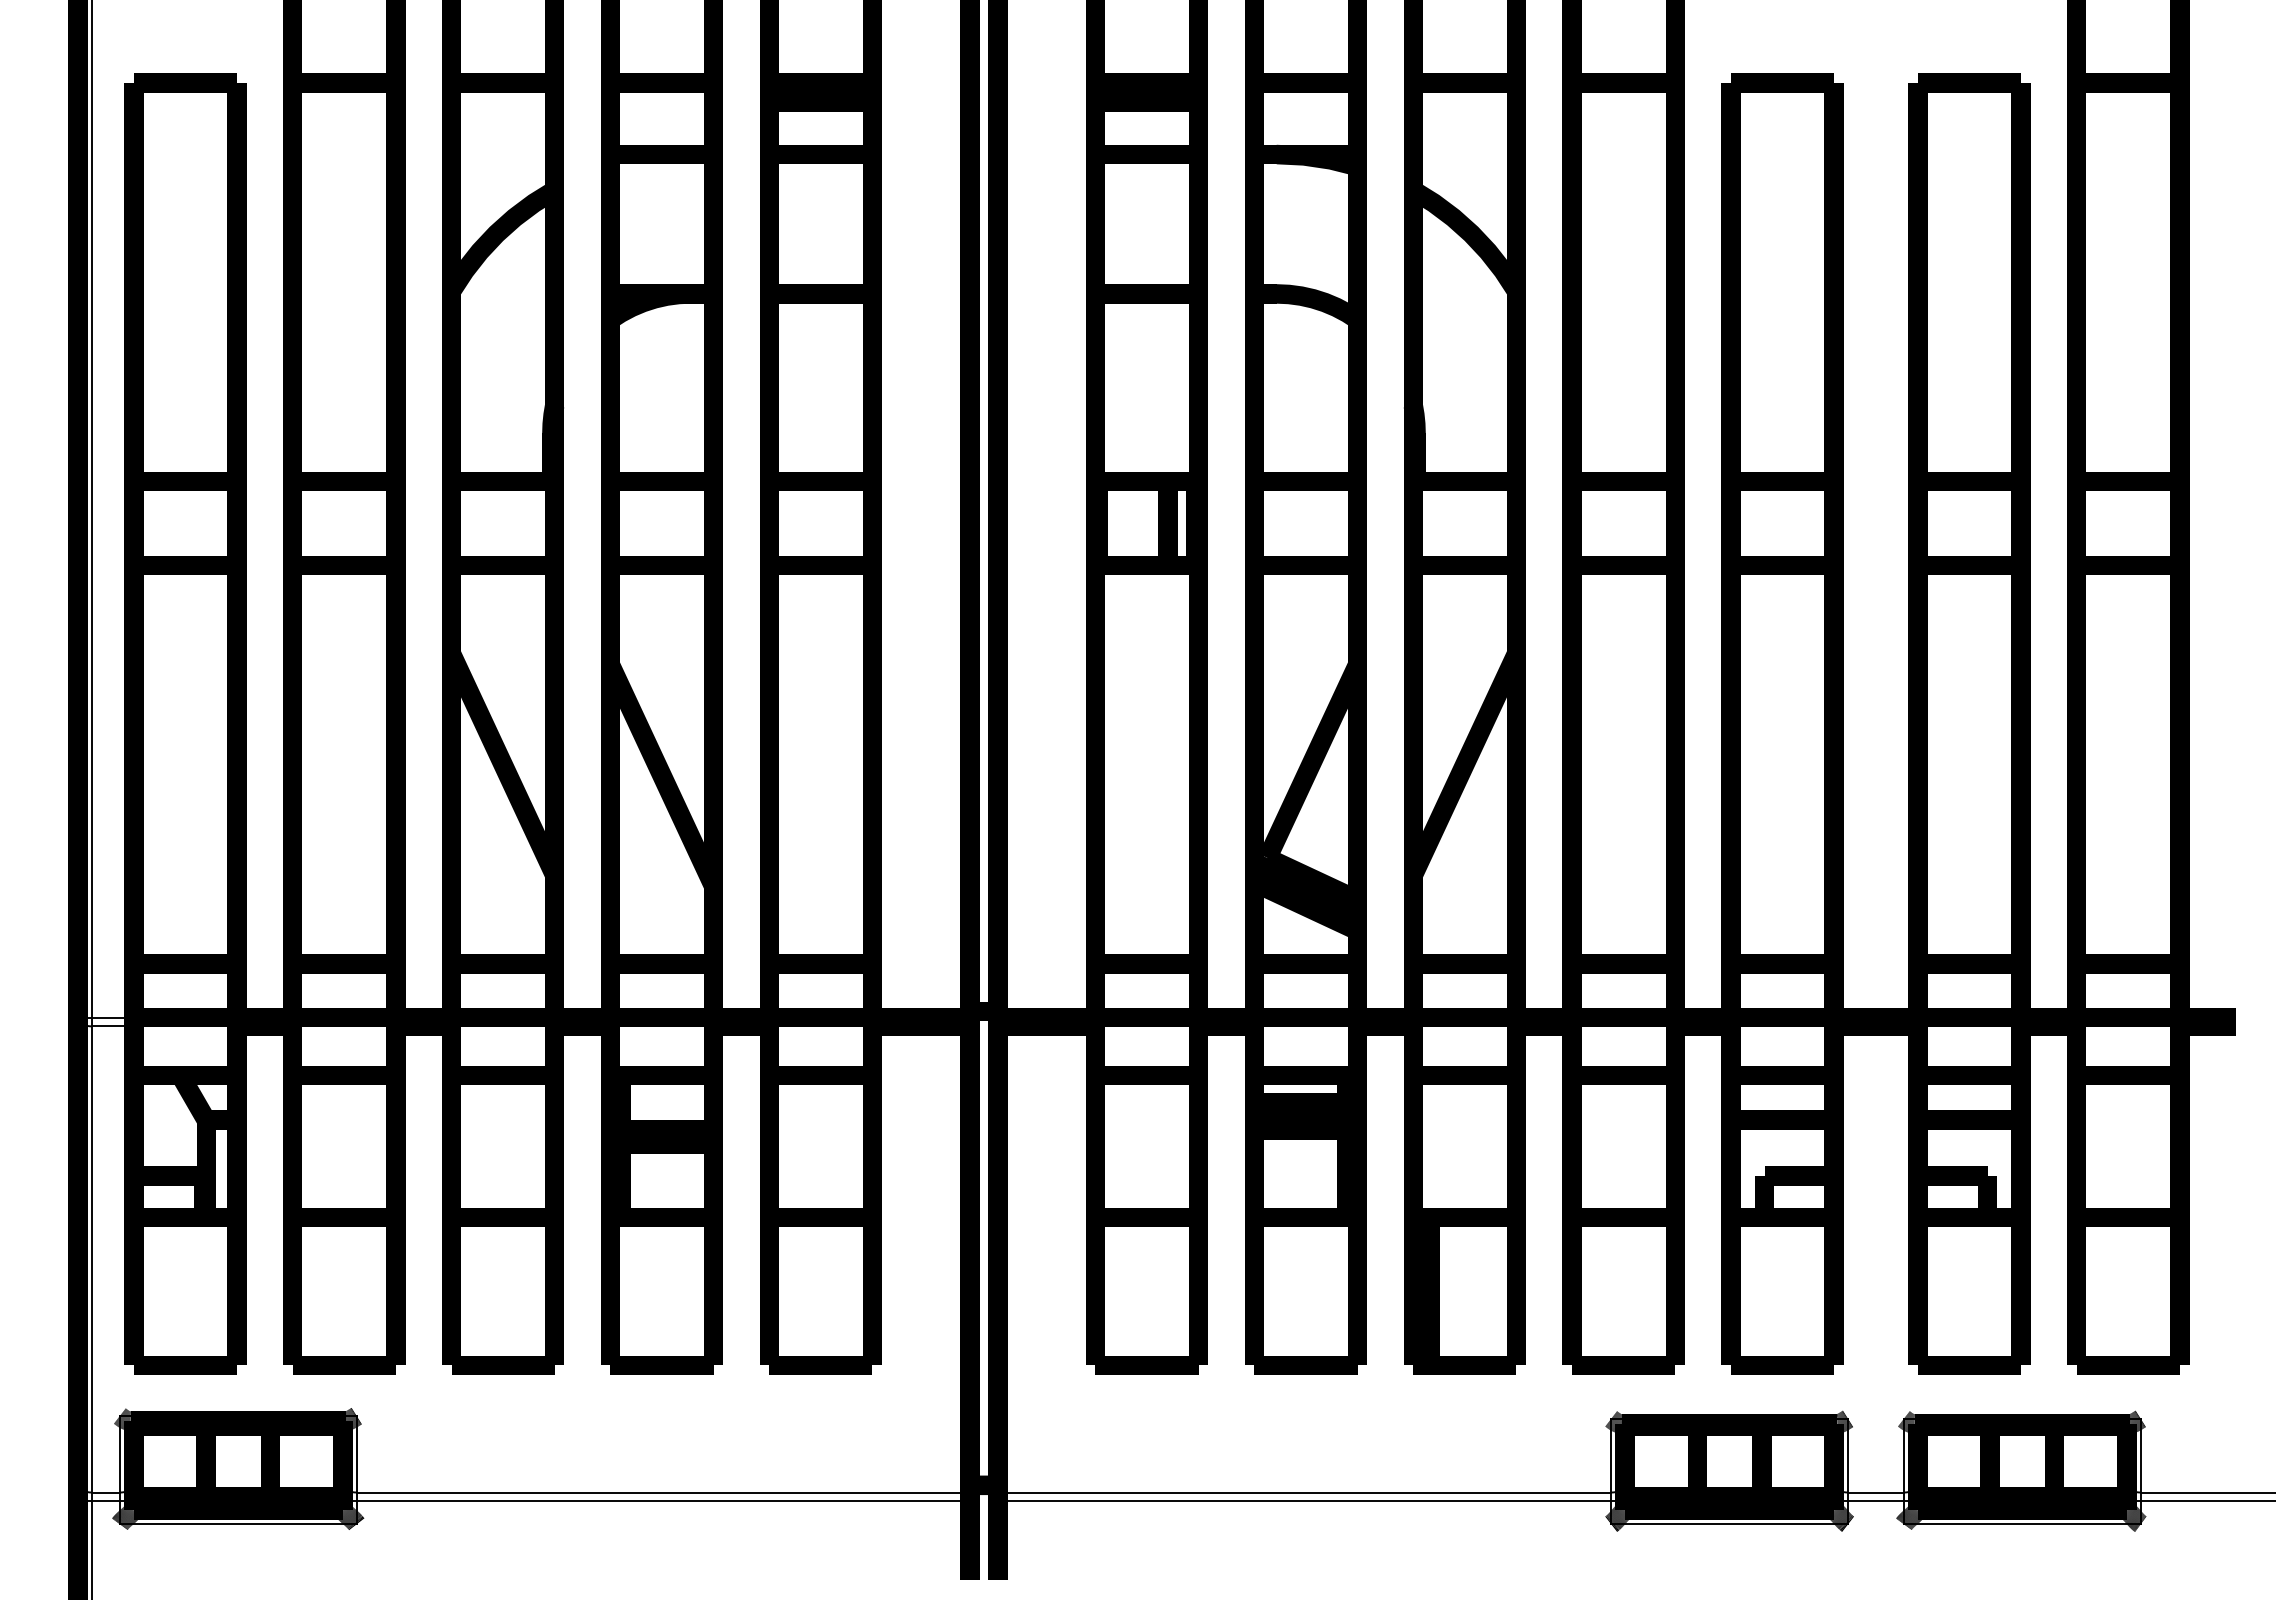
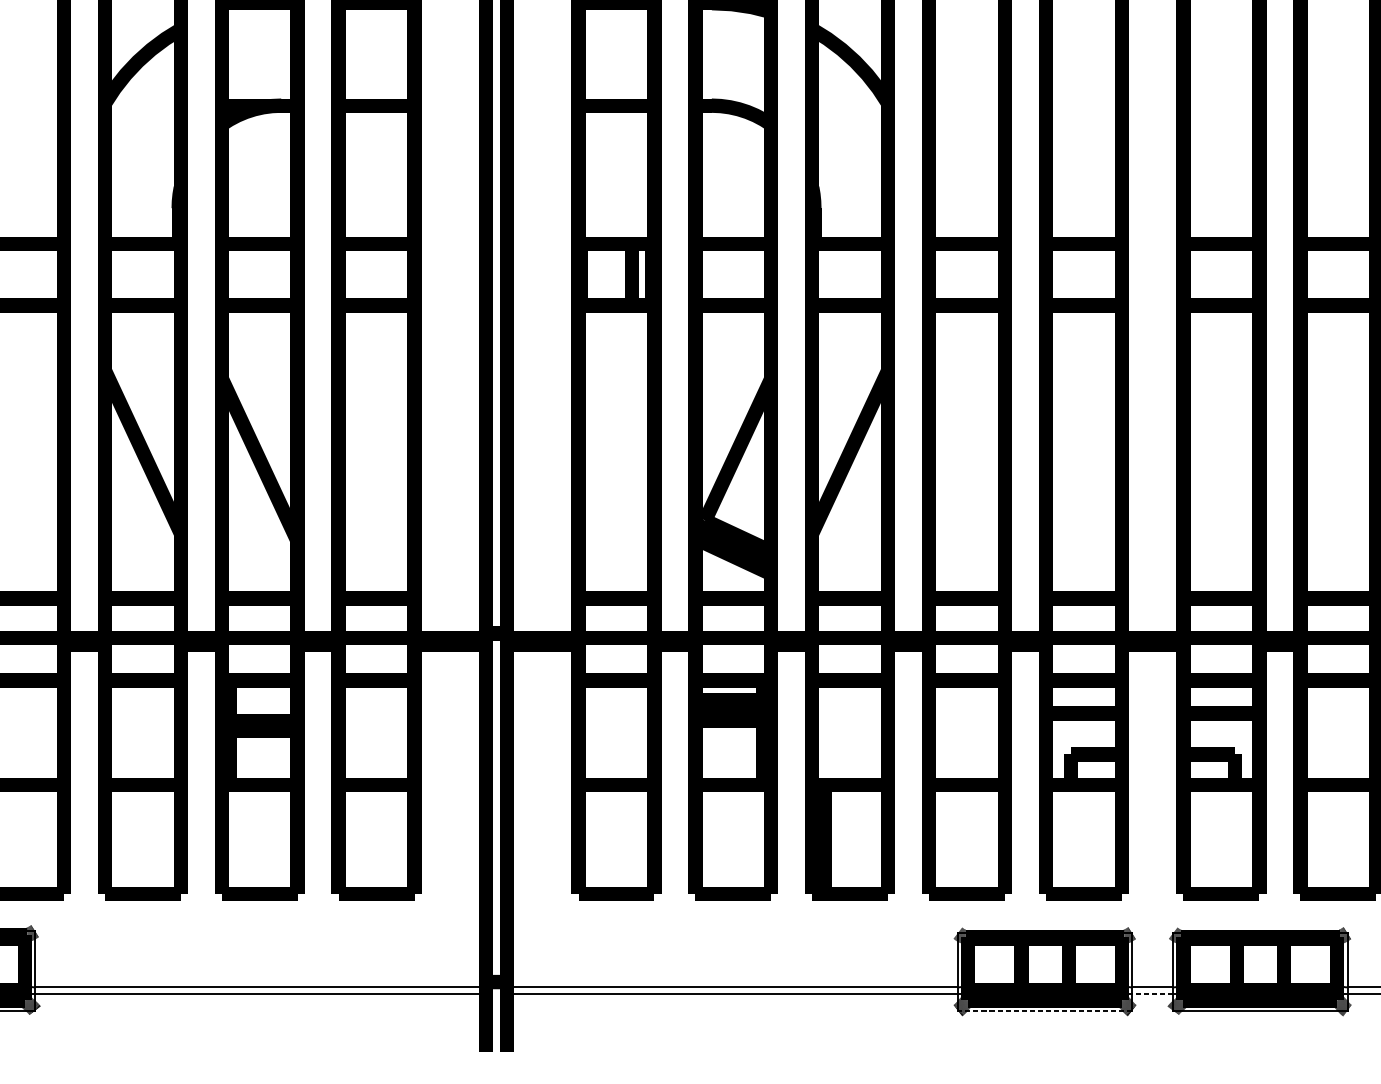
line: (1876, 1501) -> (1153, 993), solid -> dashed
line: (1729, 1524) -> (1044, 1010), solid -> dashed

